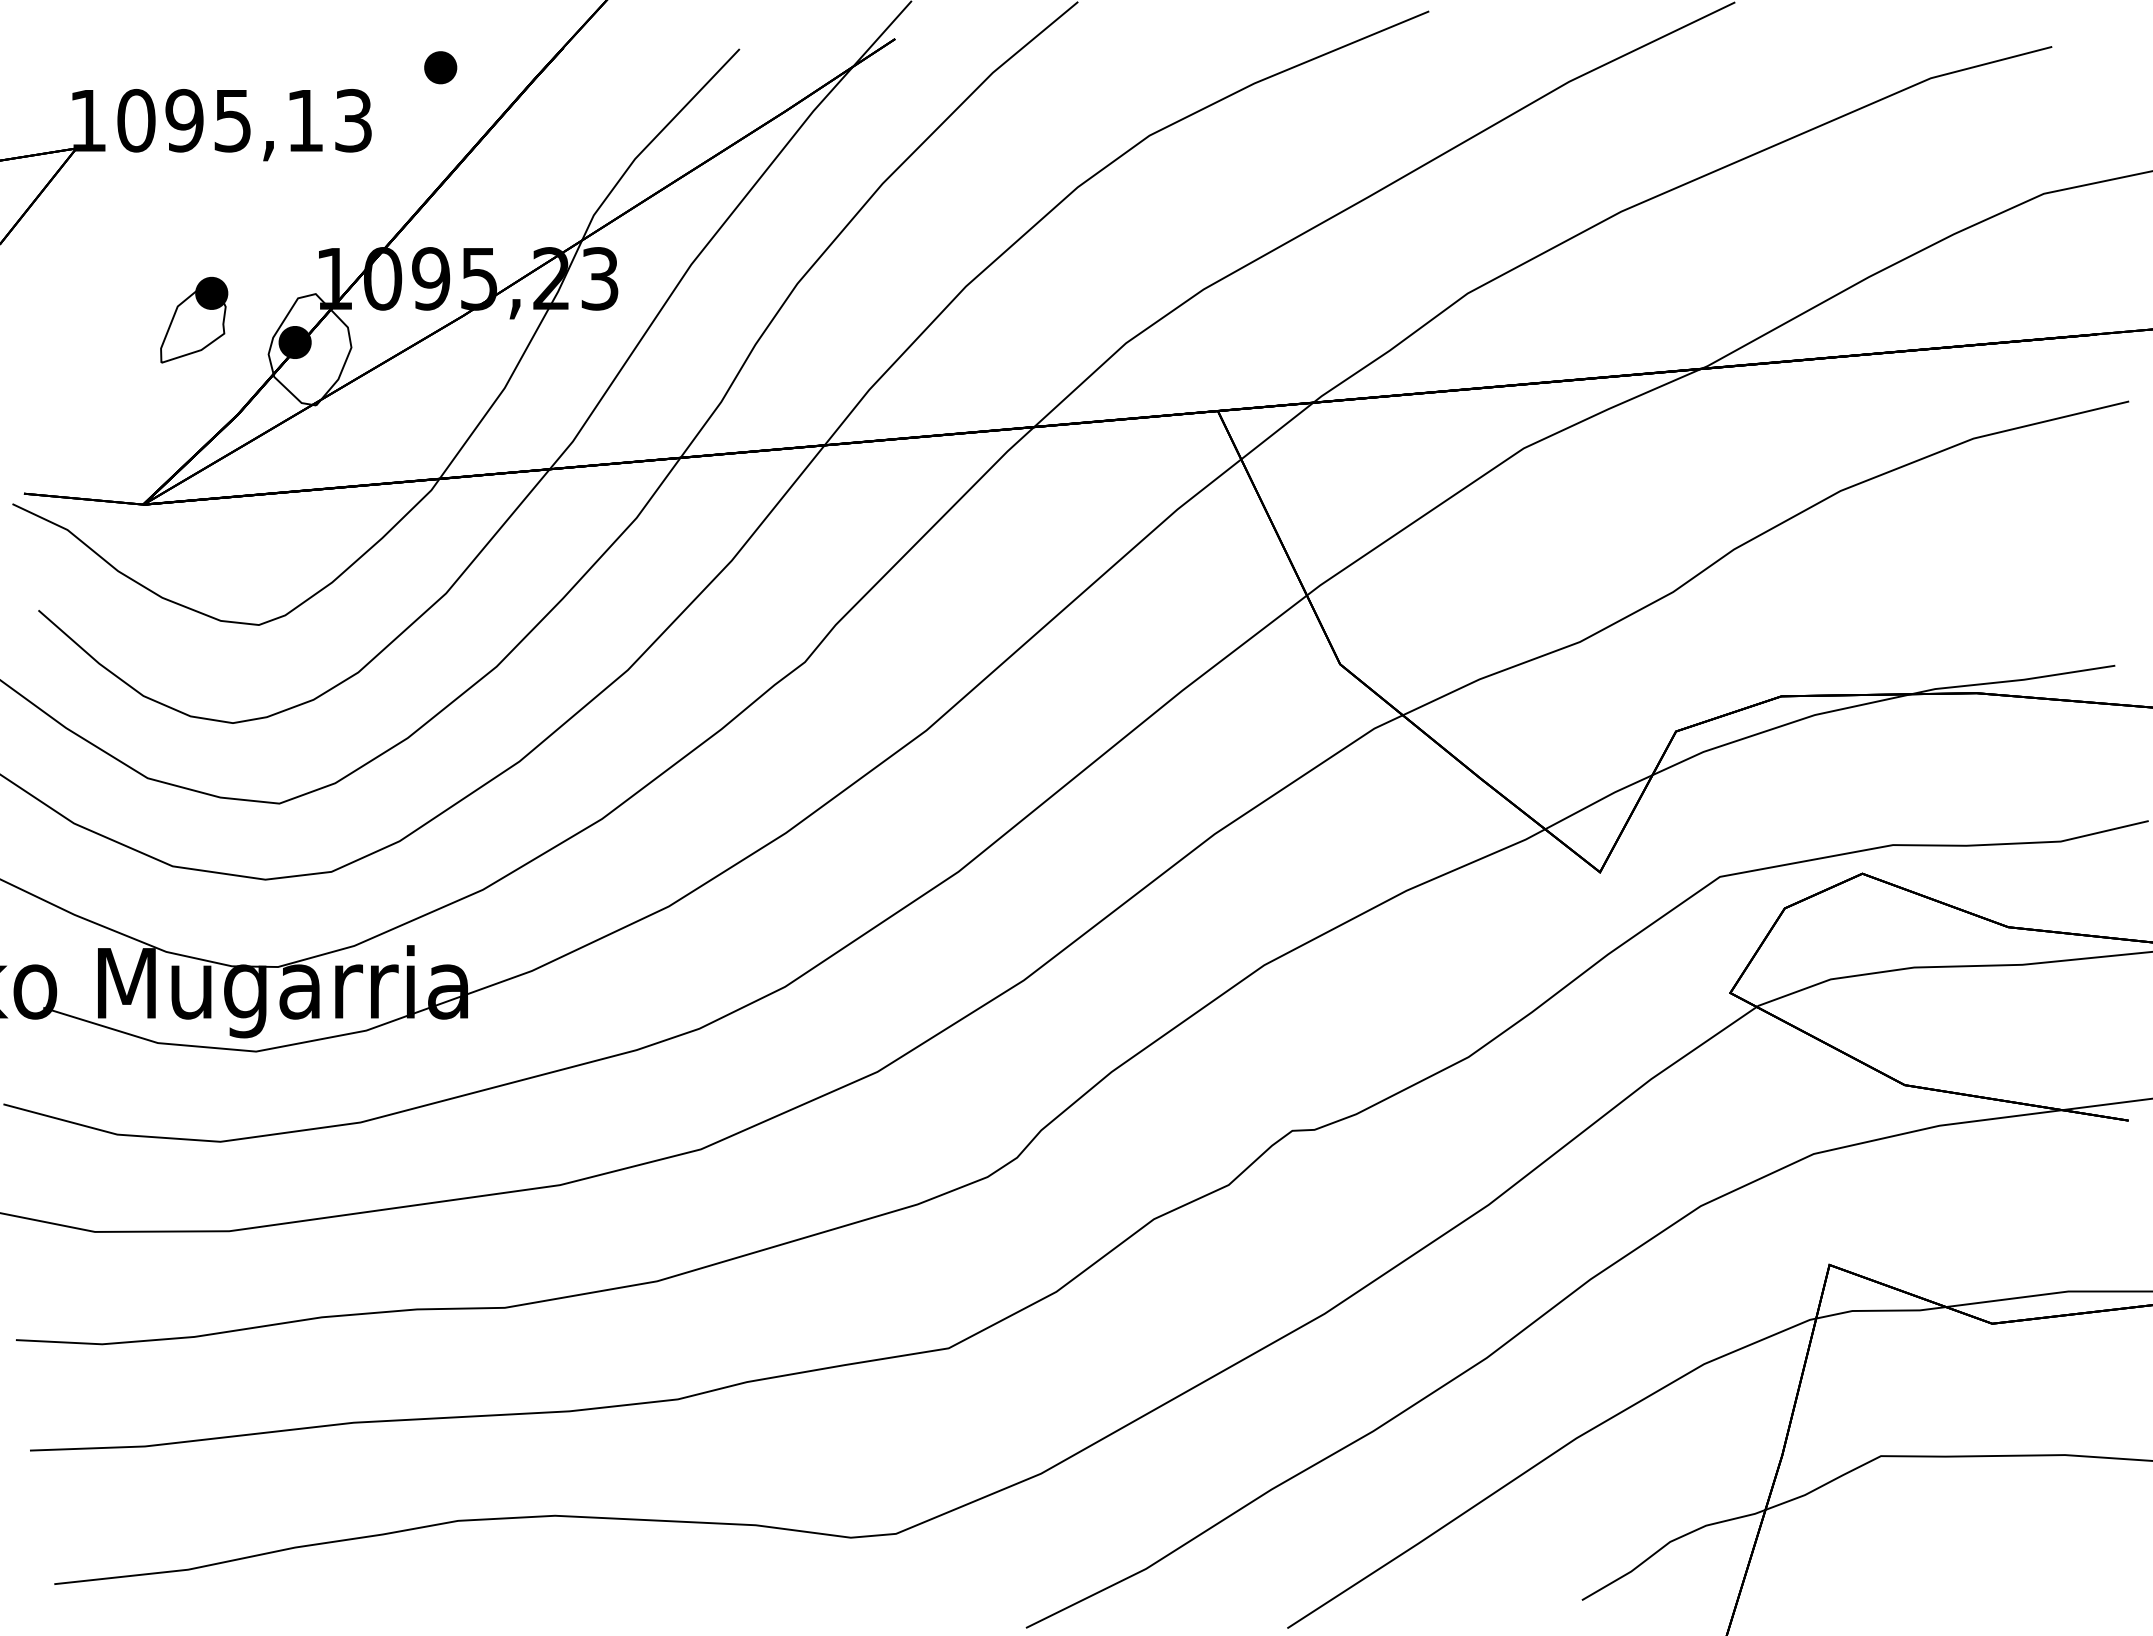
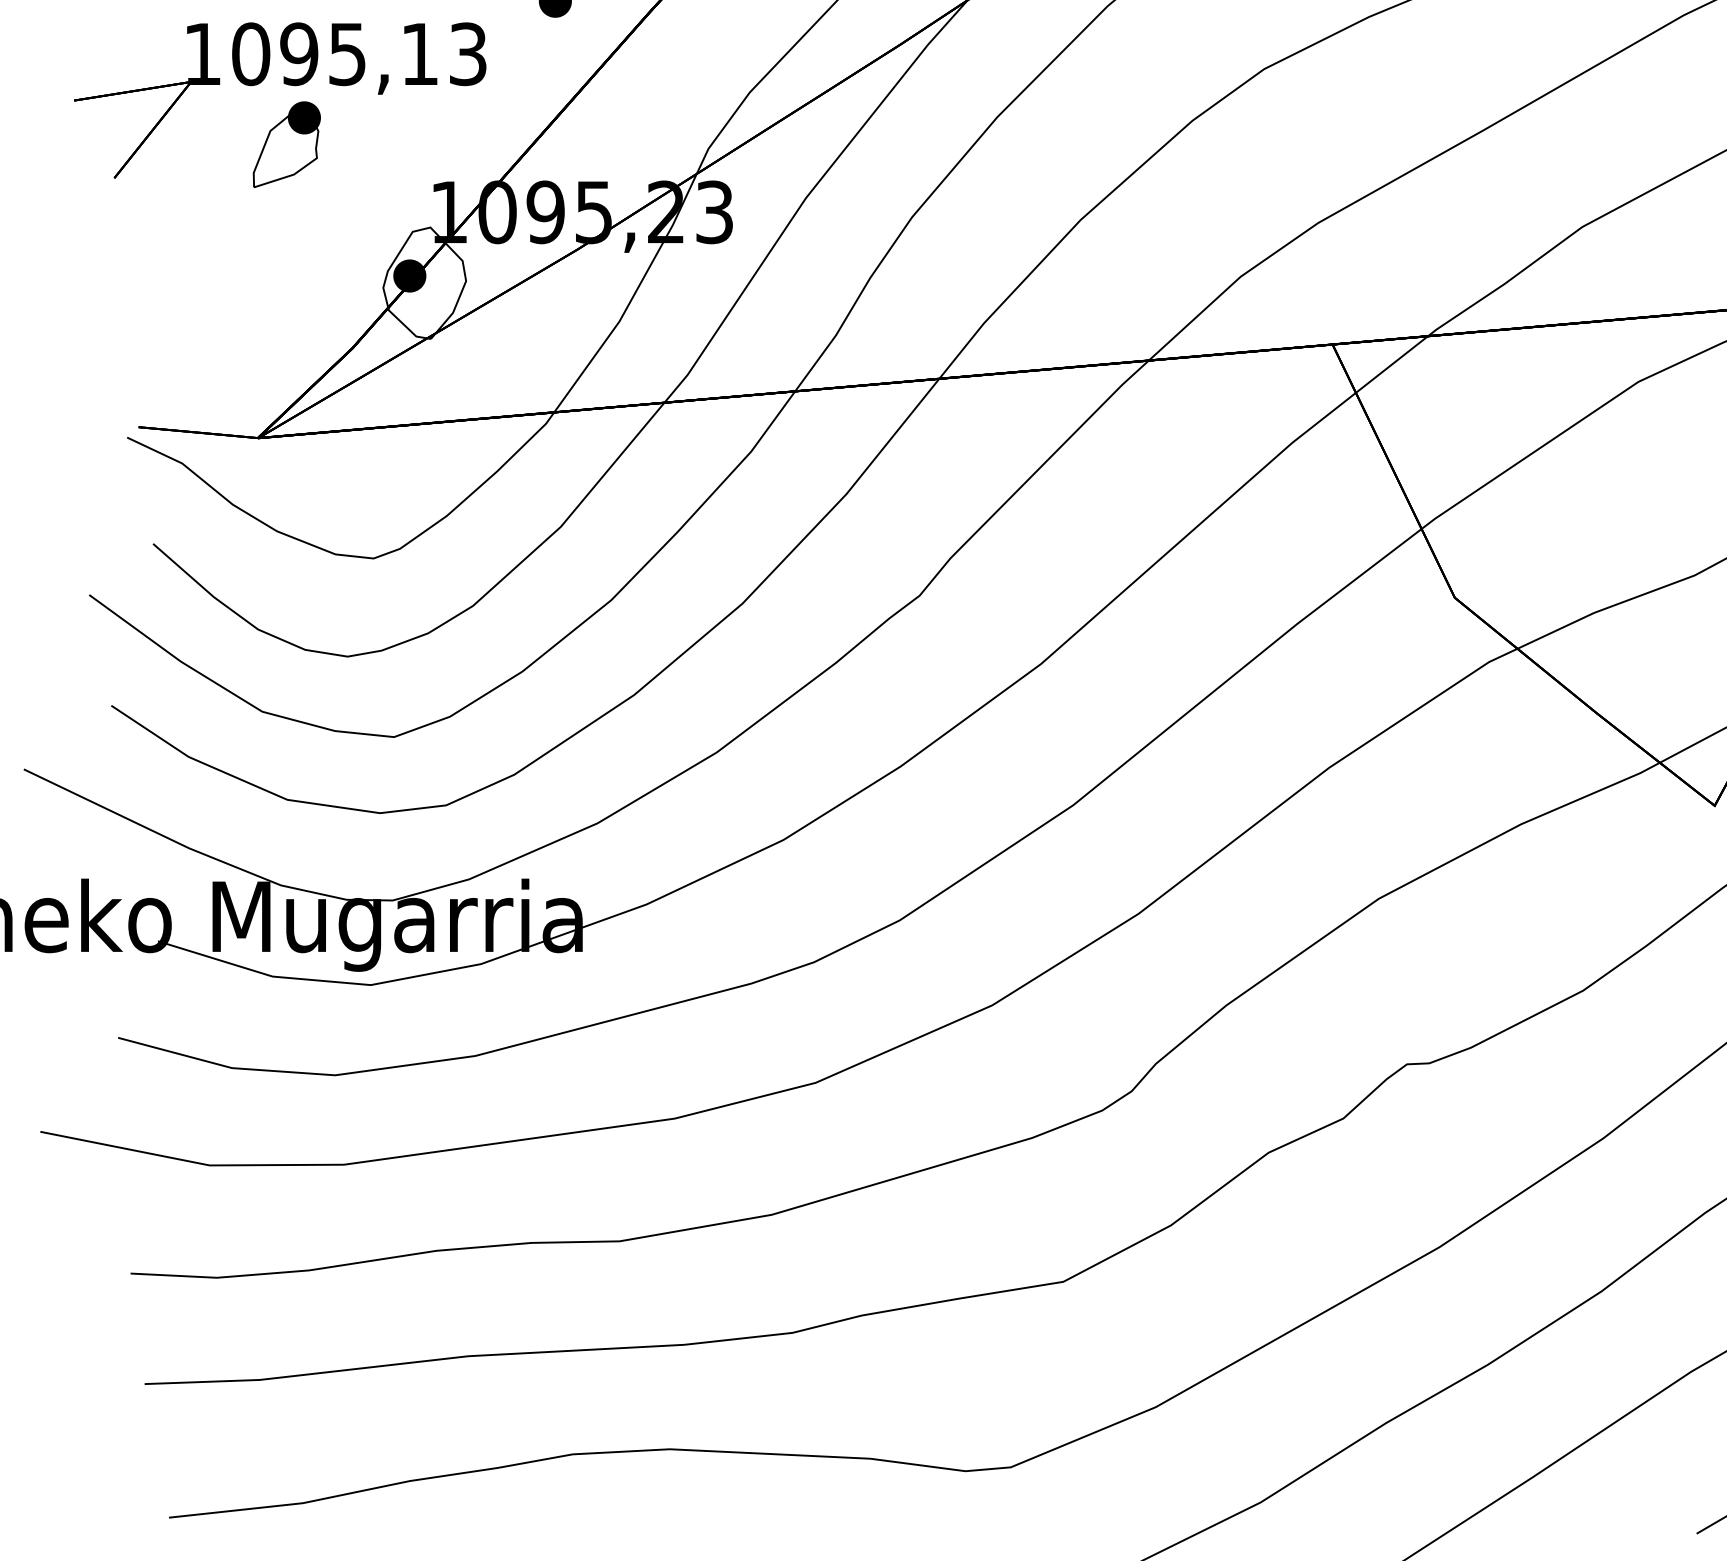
part: (194, 319) -> (287, 143), moved

